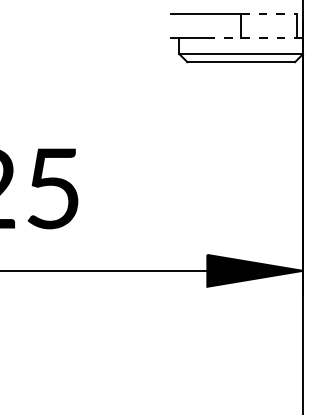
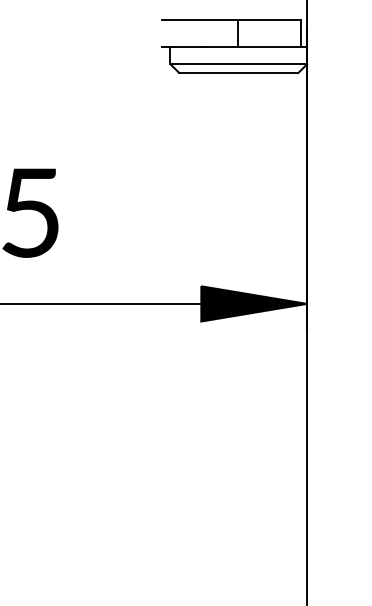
line: (268, 14) -> (269, 20), dashed -> solid
line: (257, 38) -> (256, 46), dashed -> solid

